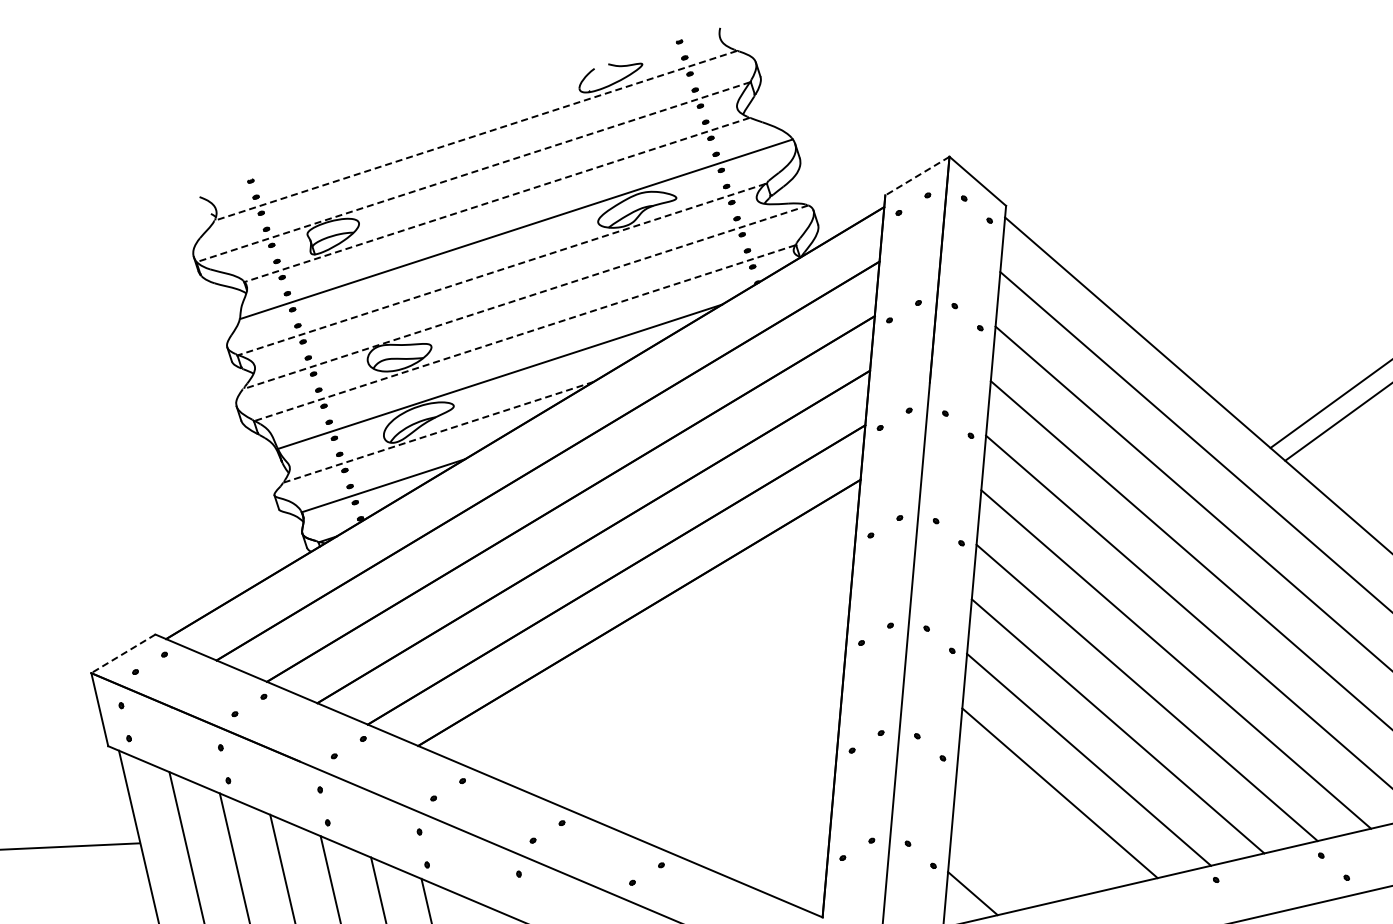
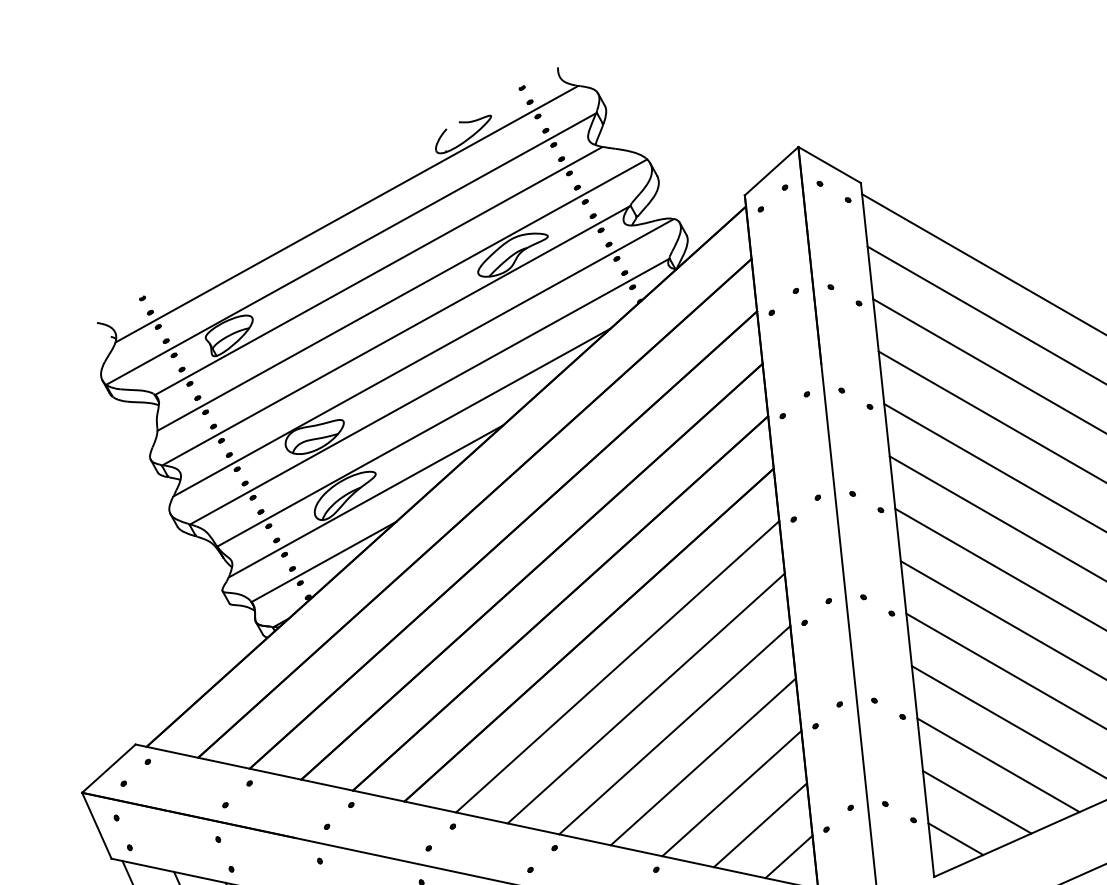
line: (475, 135) -> (346, 214), dashed -> solid
line: (473, 172) -> (351, 249), dashed -> solid
line: (916, 176) -> (770, 171), dashed -> solid
line: (497, 200) -> (379, 271), dashed -> solid
line: (501, 269) -> (395, 335), dashed -> solid
line: (525, 297) -> (423, 357), dashed -> solid
line: (524, 333) -> (429, 392), dashed -> solid
line: (438, 432) -> (366, 501), dashed -> solid
line: (661, 650) -> (616, 666), added
line: (122, 654) -> (108, 769), dashed -> solid
line: (685, 688) -> (646, 698), added
line: (707, 726) -> (674, 730), added
line: (730, 764) -> (703, 761), added
line: (753, 802) -> (731, 793), added
line: (1030, 826) -> (998, 765), added
line: (776, 840) -> (760, 825), added
line: (1001, 859) -> (976, 801), added
line: (799, 878) -> (789, 856), added

